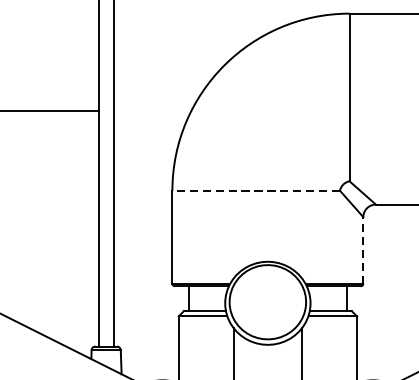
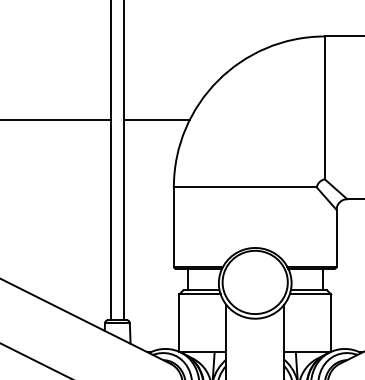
line: (152, 111) -> (156, 119), added
line: (255, 190) -> (244, 187), dashed -> solid
line: (363, 249) -> (336, 237), dashed -> solid

